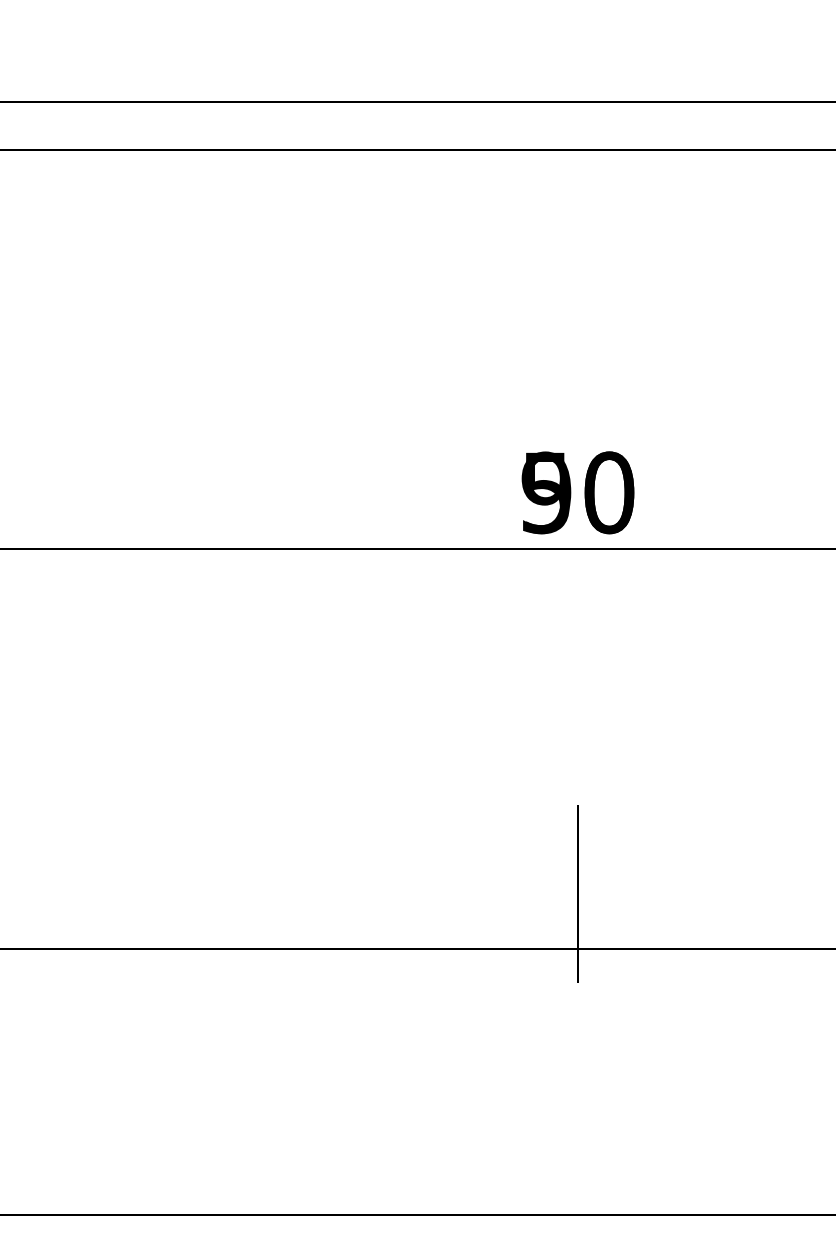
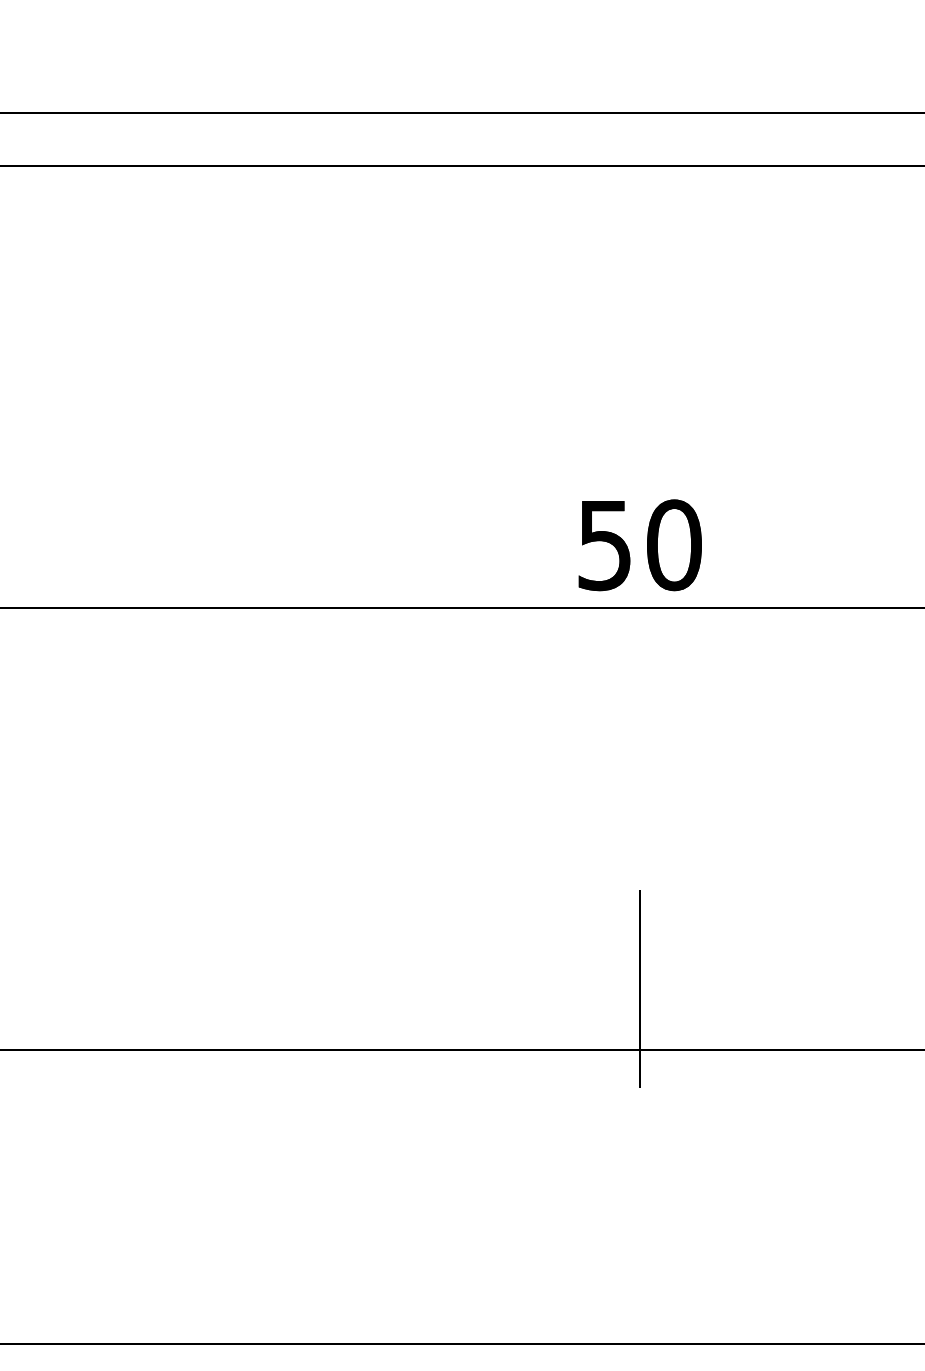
text: (546, 492) -> (604, 544), 90 -> 50

